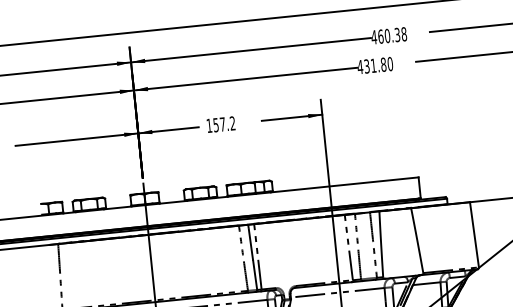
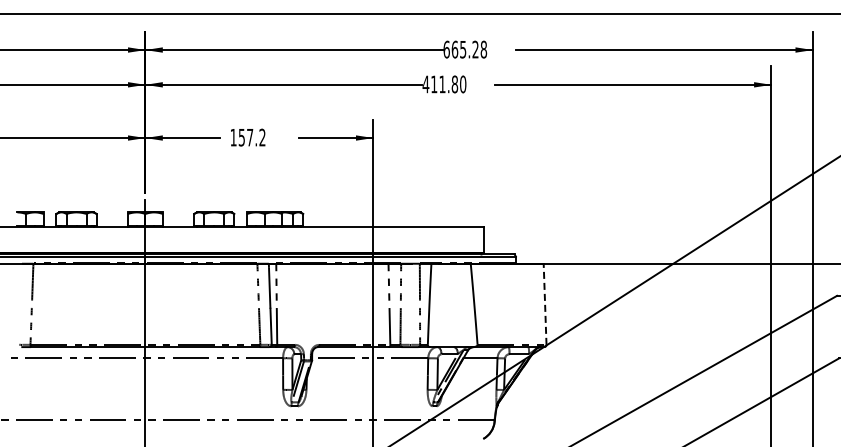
text: (385, 36) -> (460, 49), 460.38 -> 665.28
text: (367, 66) -> (434, 84), 431.80 -> 411.80
line: (474, 234) -> (545, 304), solid -> dashed

